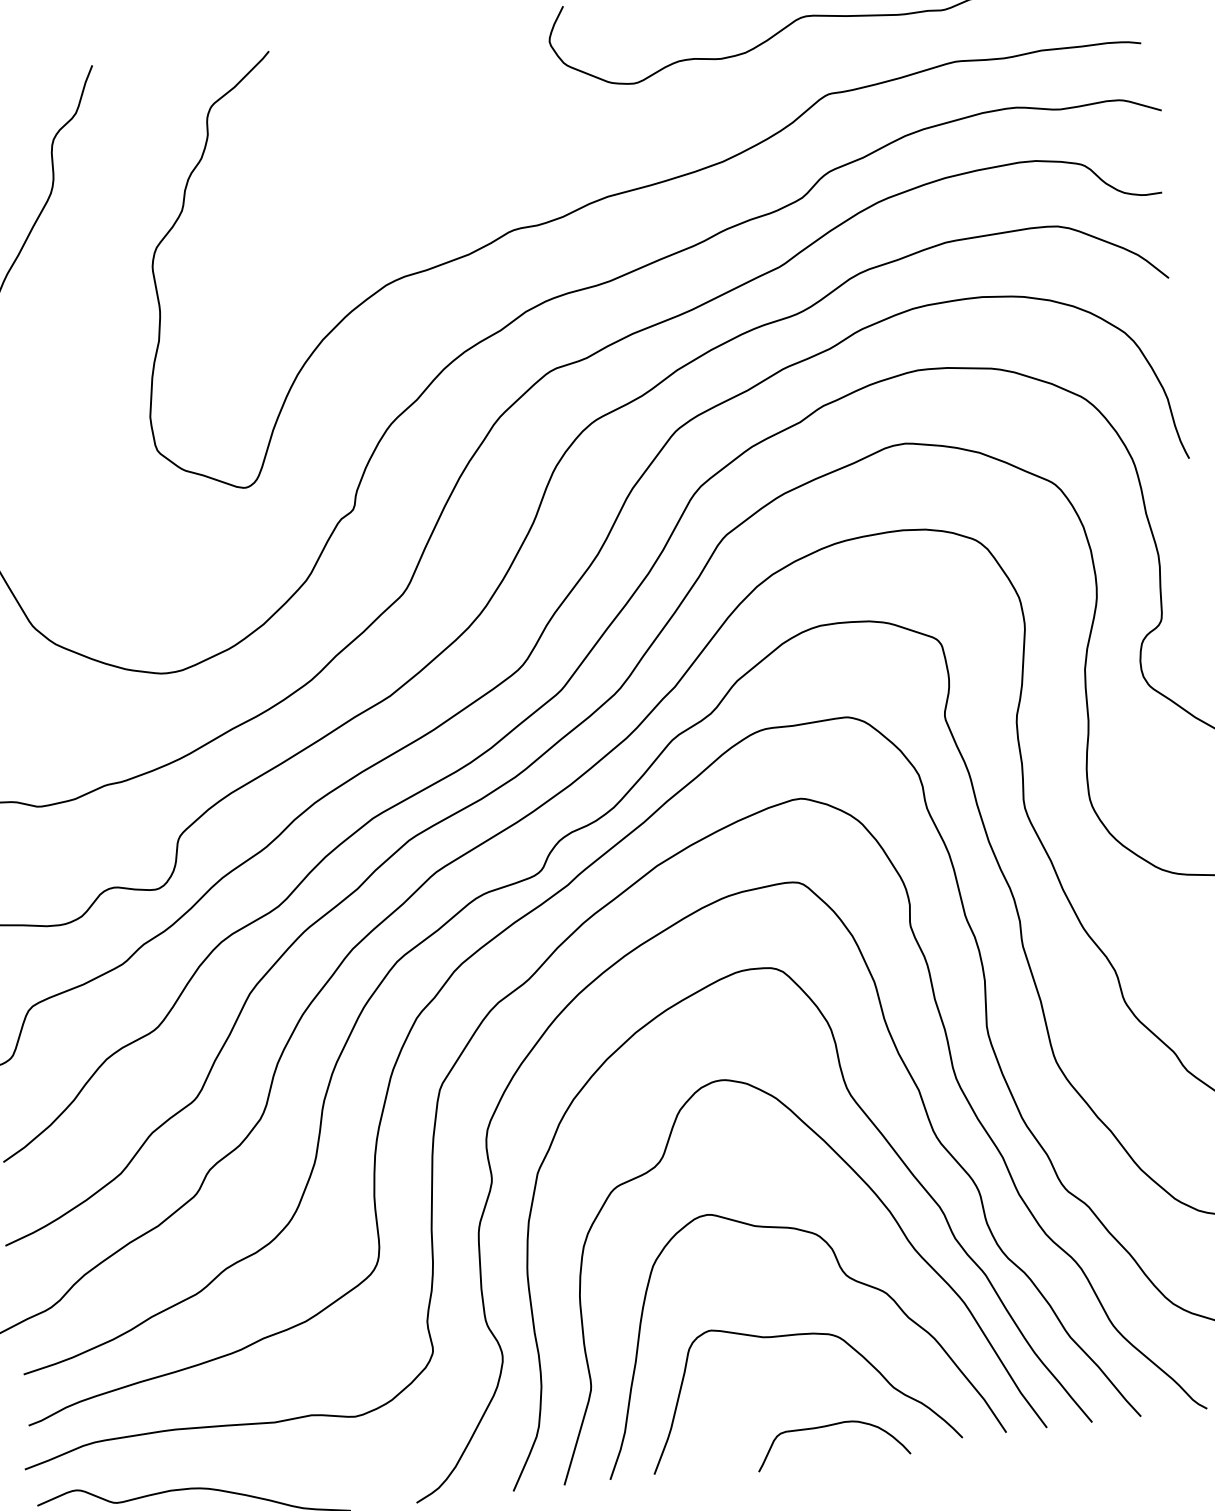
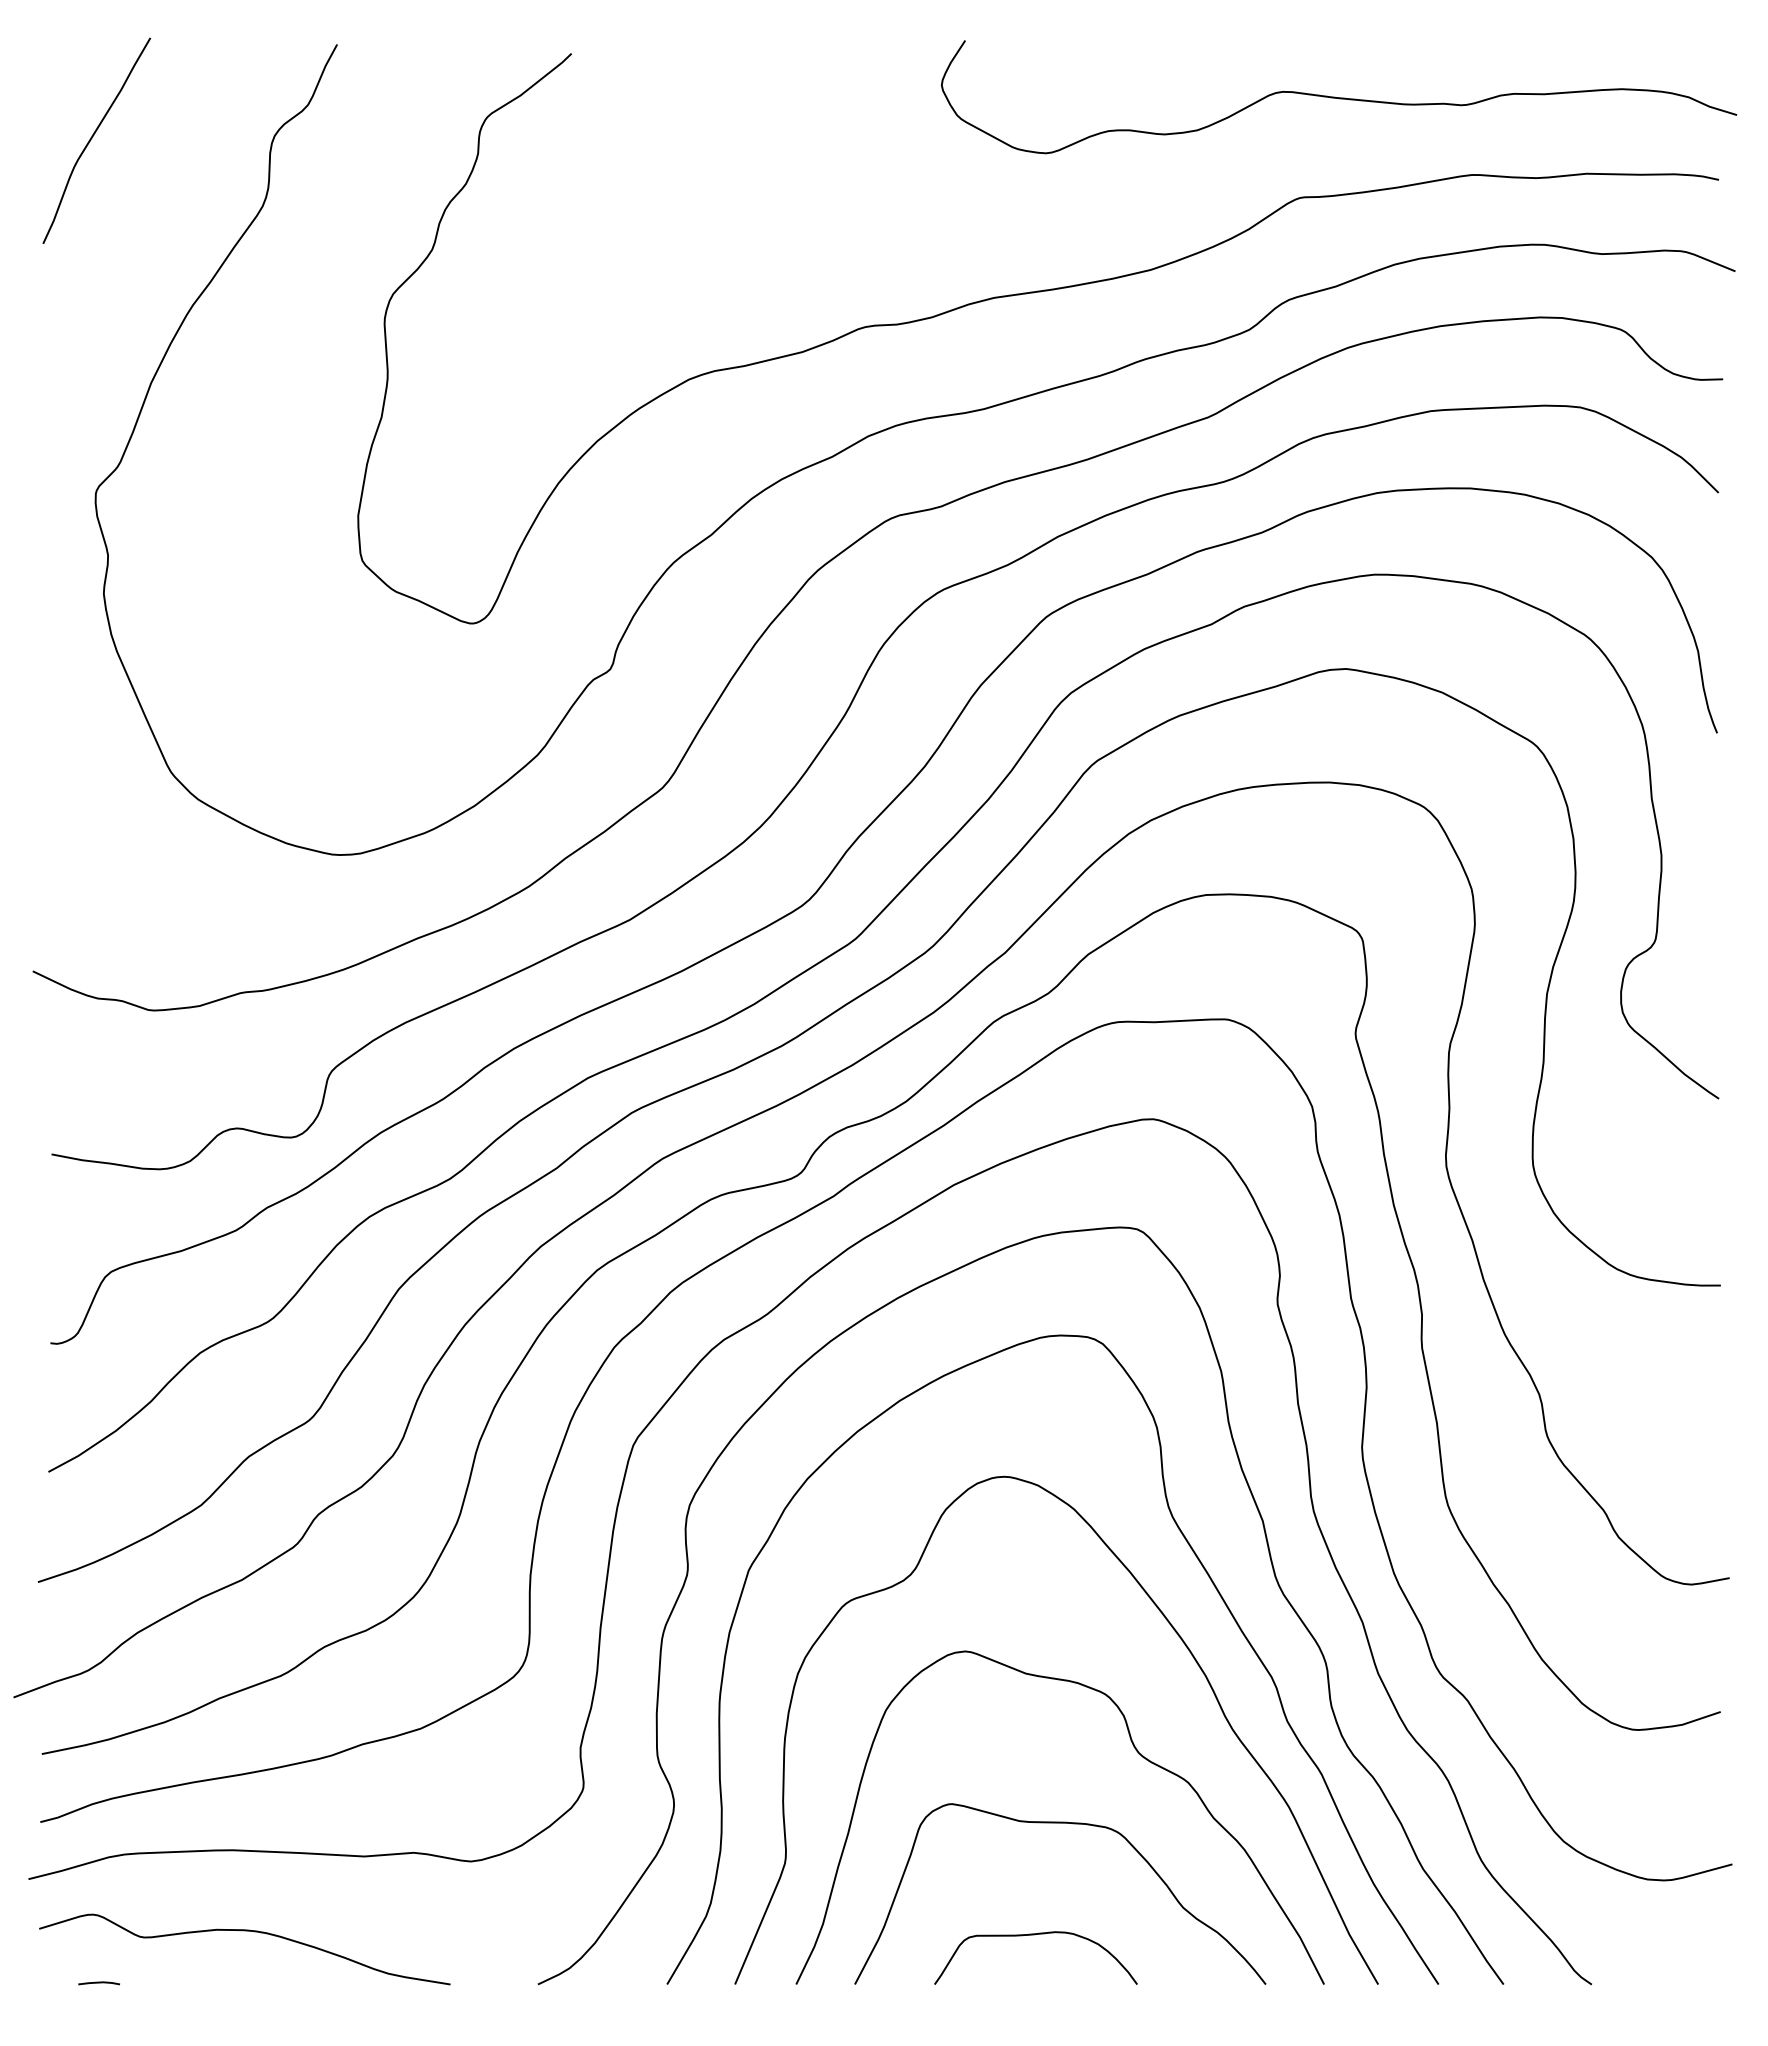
curve: (829, 1426) -> (1034, 1935), moved

